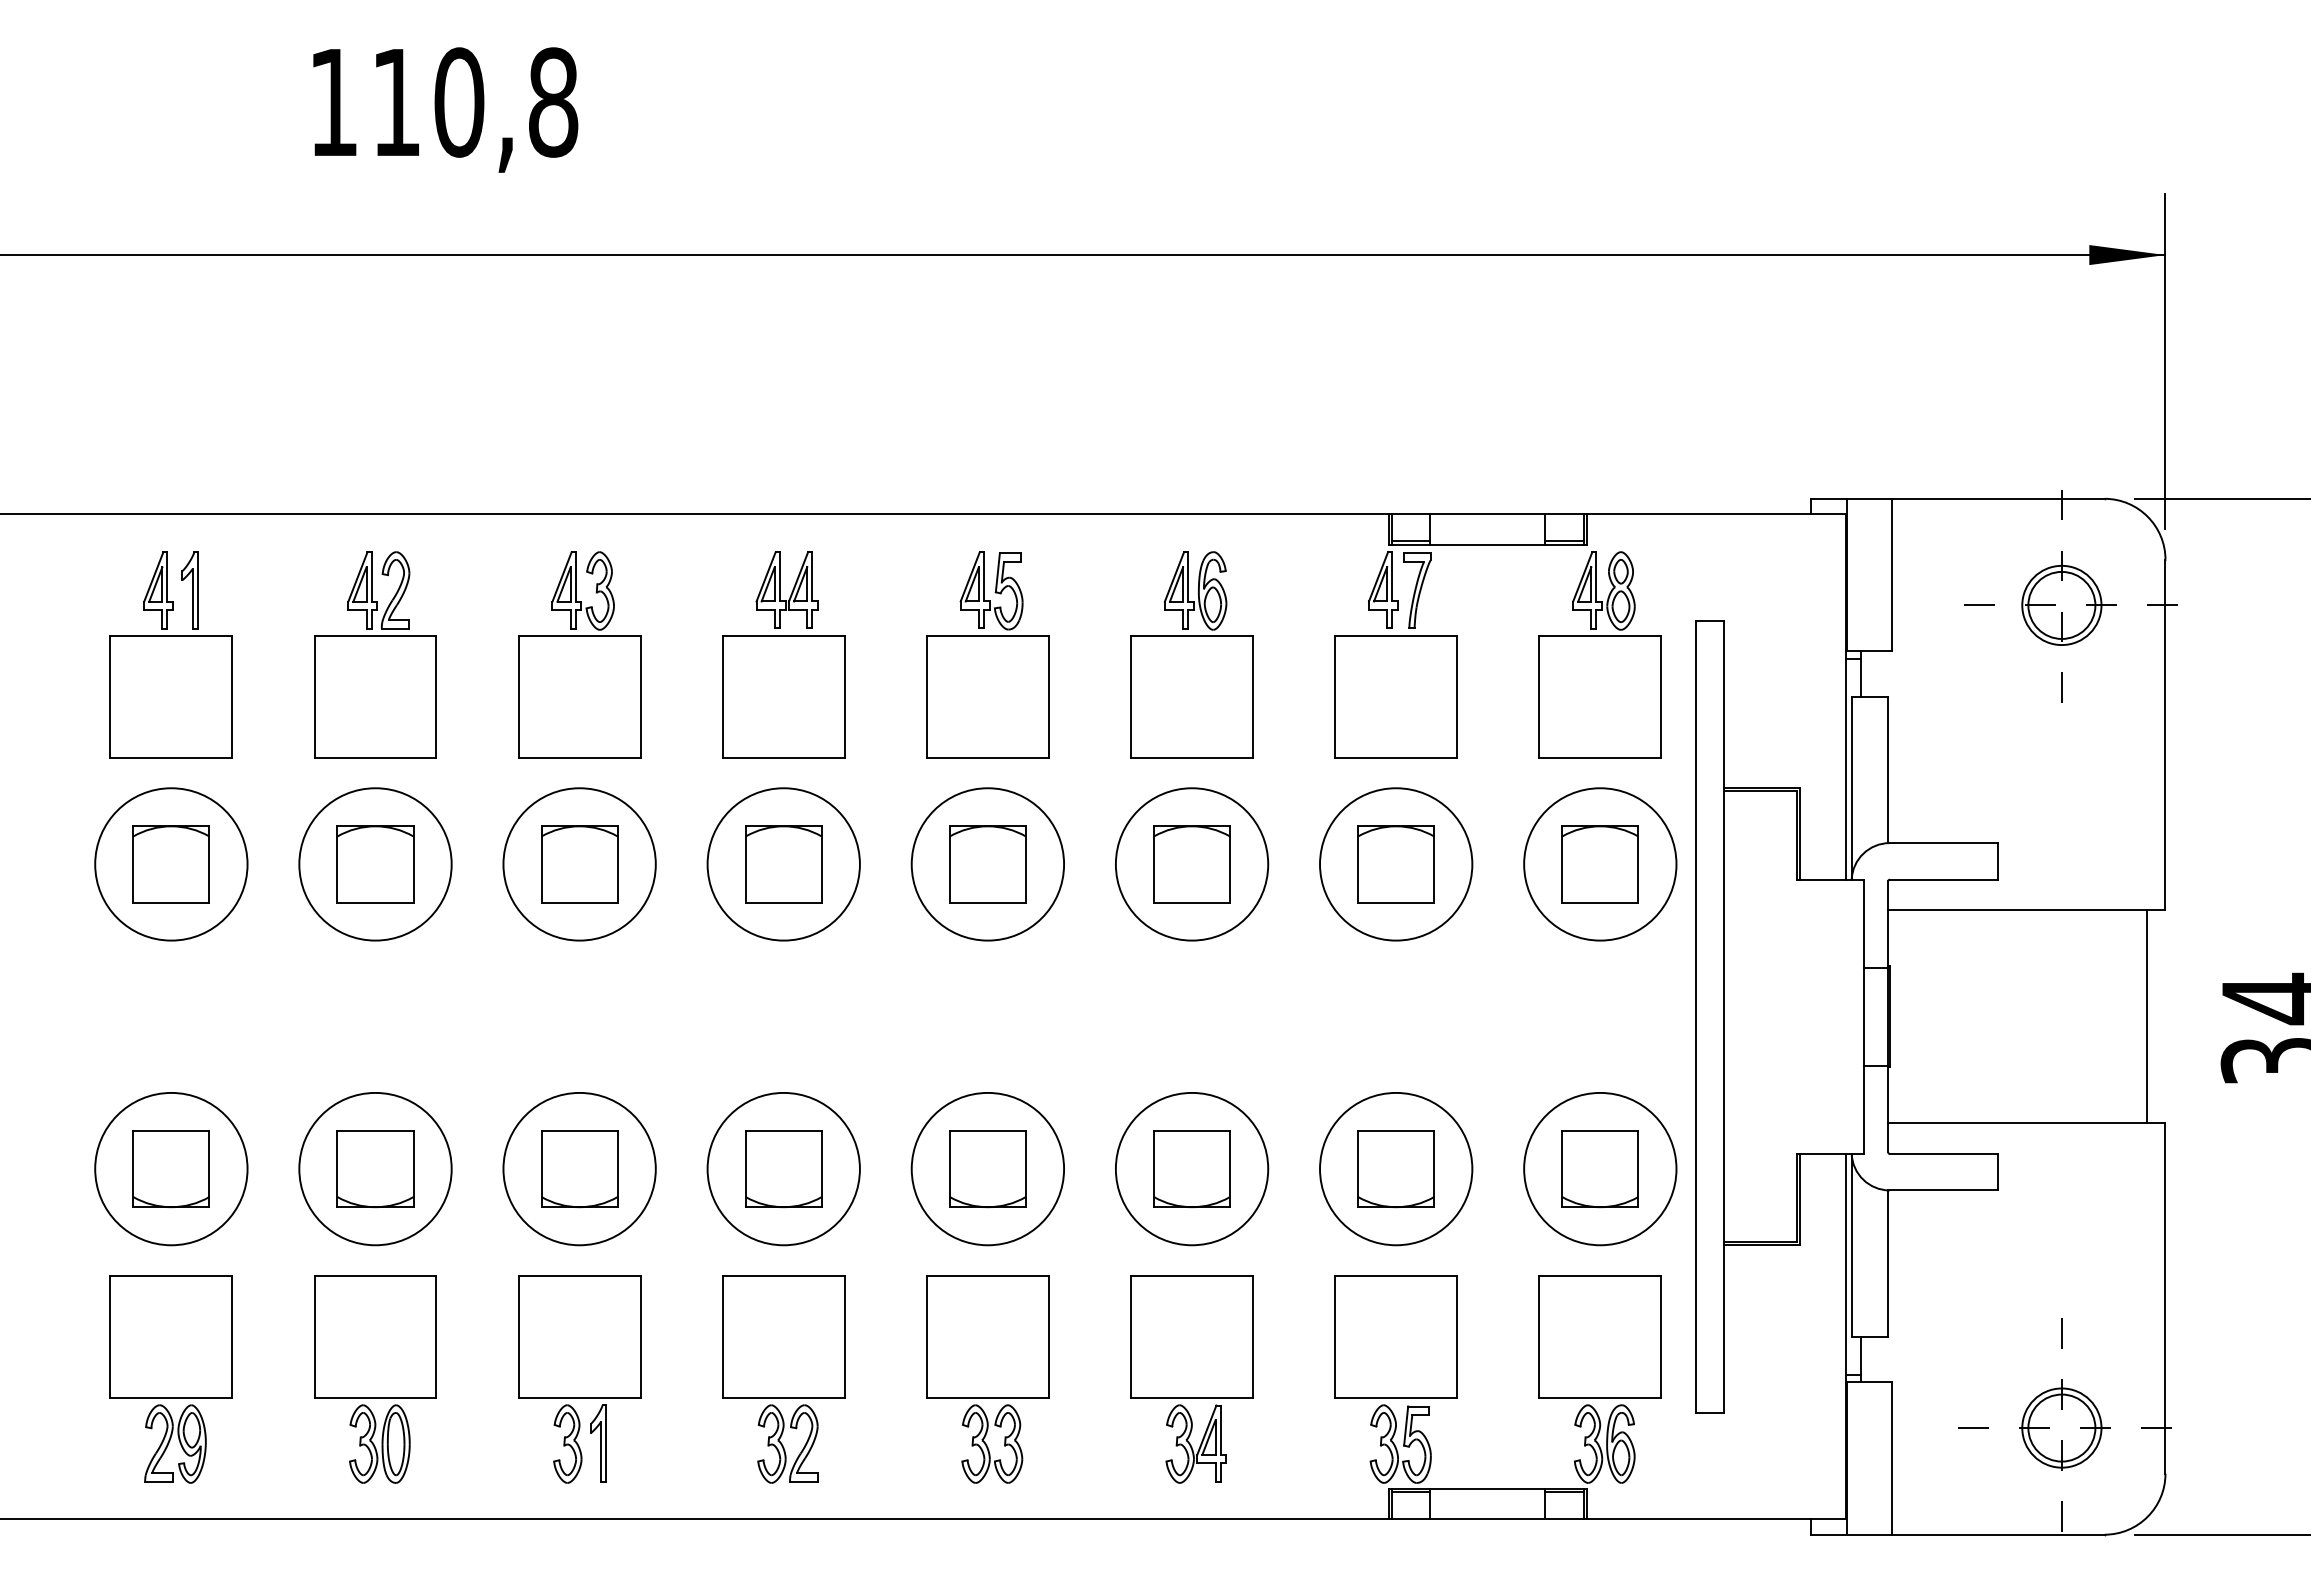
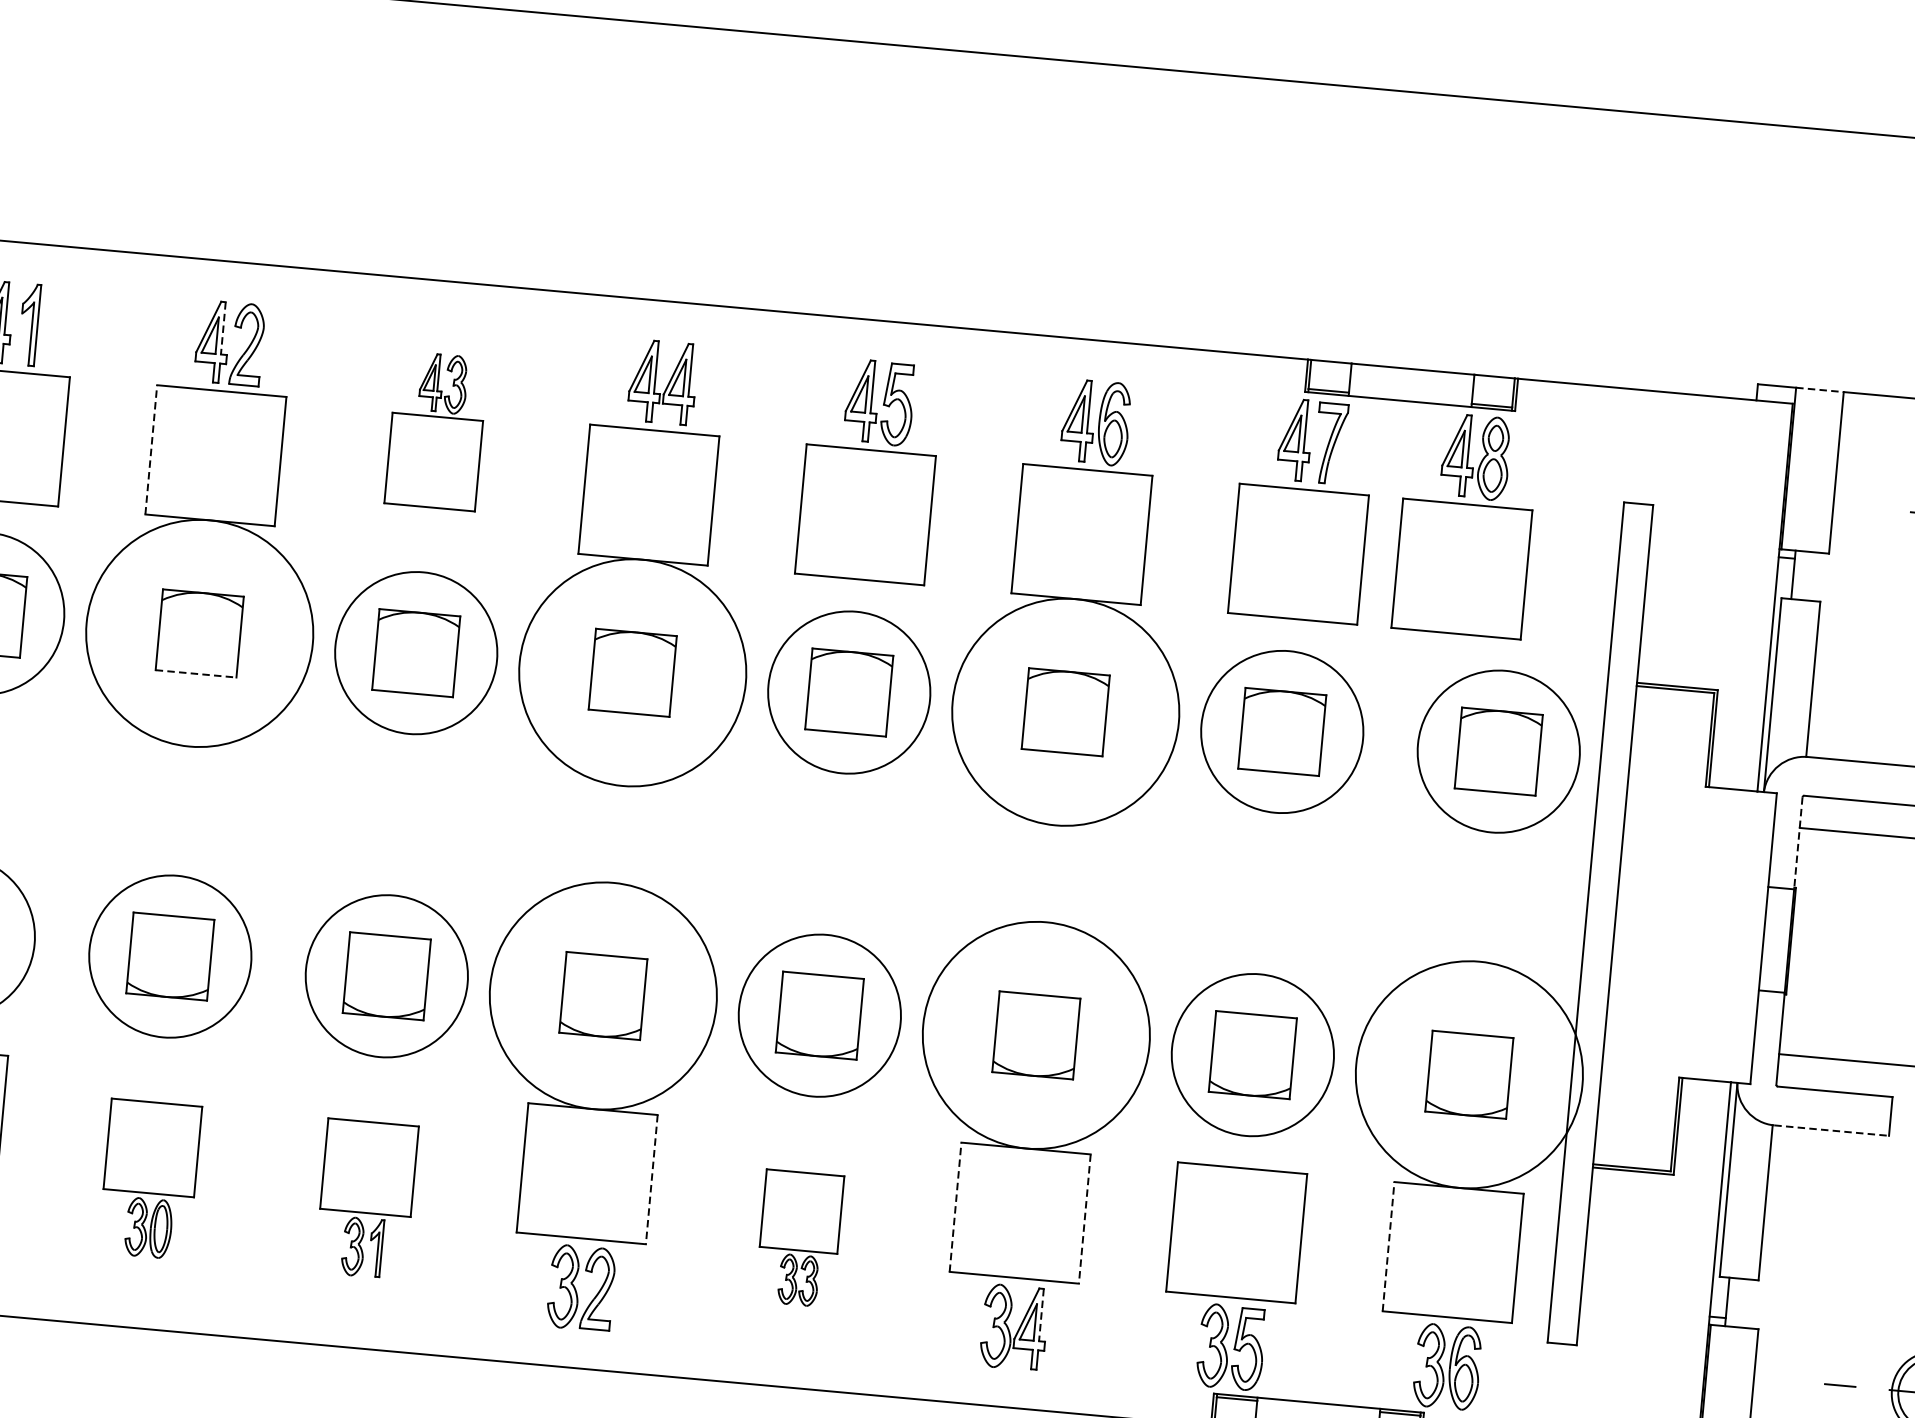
line: (1870, 498) -> (1820, 389), solid -> dashed
line: (371, 577) -> (223, 328), solid -> dashed
part: (579, 654) -> (436, 430), size x0.7
part: (1599, 654) -> (1465, 524), moved
line: (314, 696) -> (151, 449), solid -> dashed
circle: (375, 864) -> (199, 633), size x1.4
circle: (783, 864) -> (632, 672), size x1.4
circle: (1191, 864) -> (1065, 712), size x1.4
line: (376, 902) -> (197, 673), solid -> dashed
line: (1888, 925) -> (1798, 844), solid -> dashed
circle: (783, 1168) -> (603, 995), size x1.4
circle: (1191, 1168) -> (1035, 1034), size x1.4
circle: (1600, 1168) -> (1469, 1074), size x1.4
line: (1944, 1190) -> (1832, 1130), solid -> dashed
line: (844, 1336) -> (651, 1179), solid -> dashed
line: (1131, 1336) -> (955, 1207), solid -> dashed
line: (1252, 1336) -> (1084, 1218), solid -> dashed
line: (1539, 1336) -> (1388, 1246), solid -> dashed
part: (375, 1379) -> (150, 1179), size x0.7
part: (579, 1379) -> (366, 1199), size x0.7
part: (987, 1379) -> (799, 1238), size x0.6
line: (1220, 1430) -> (1041, 1315), solid -> dashed

